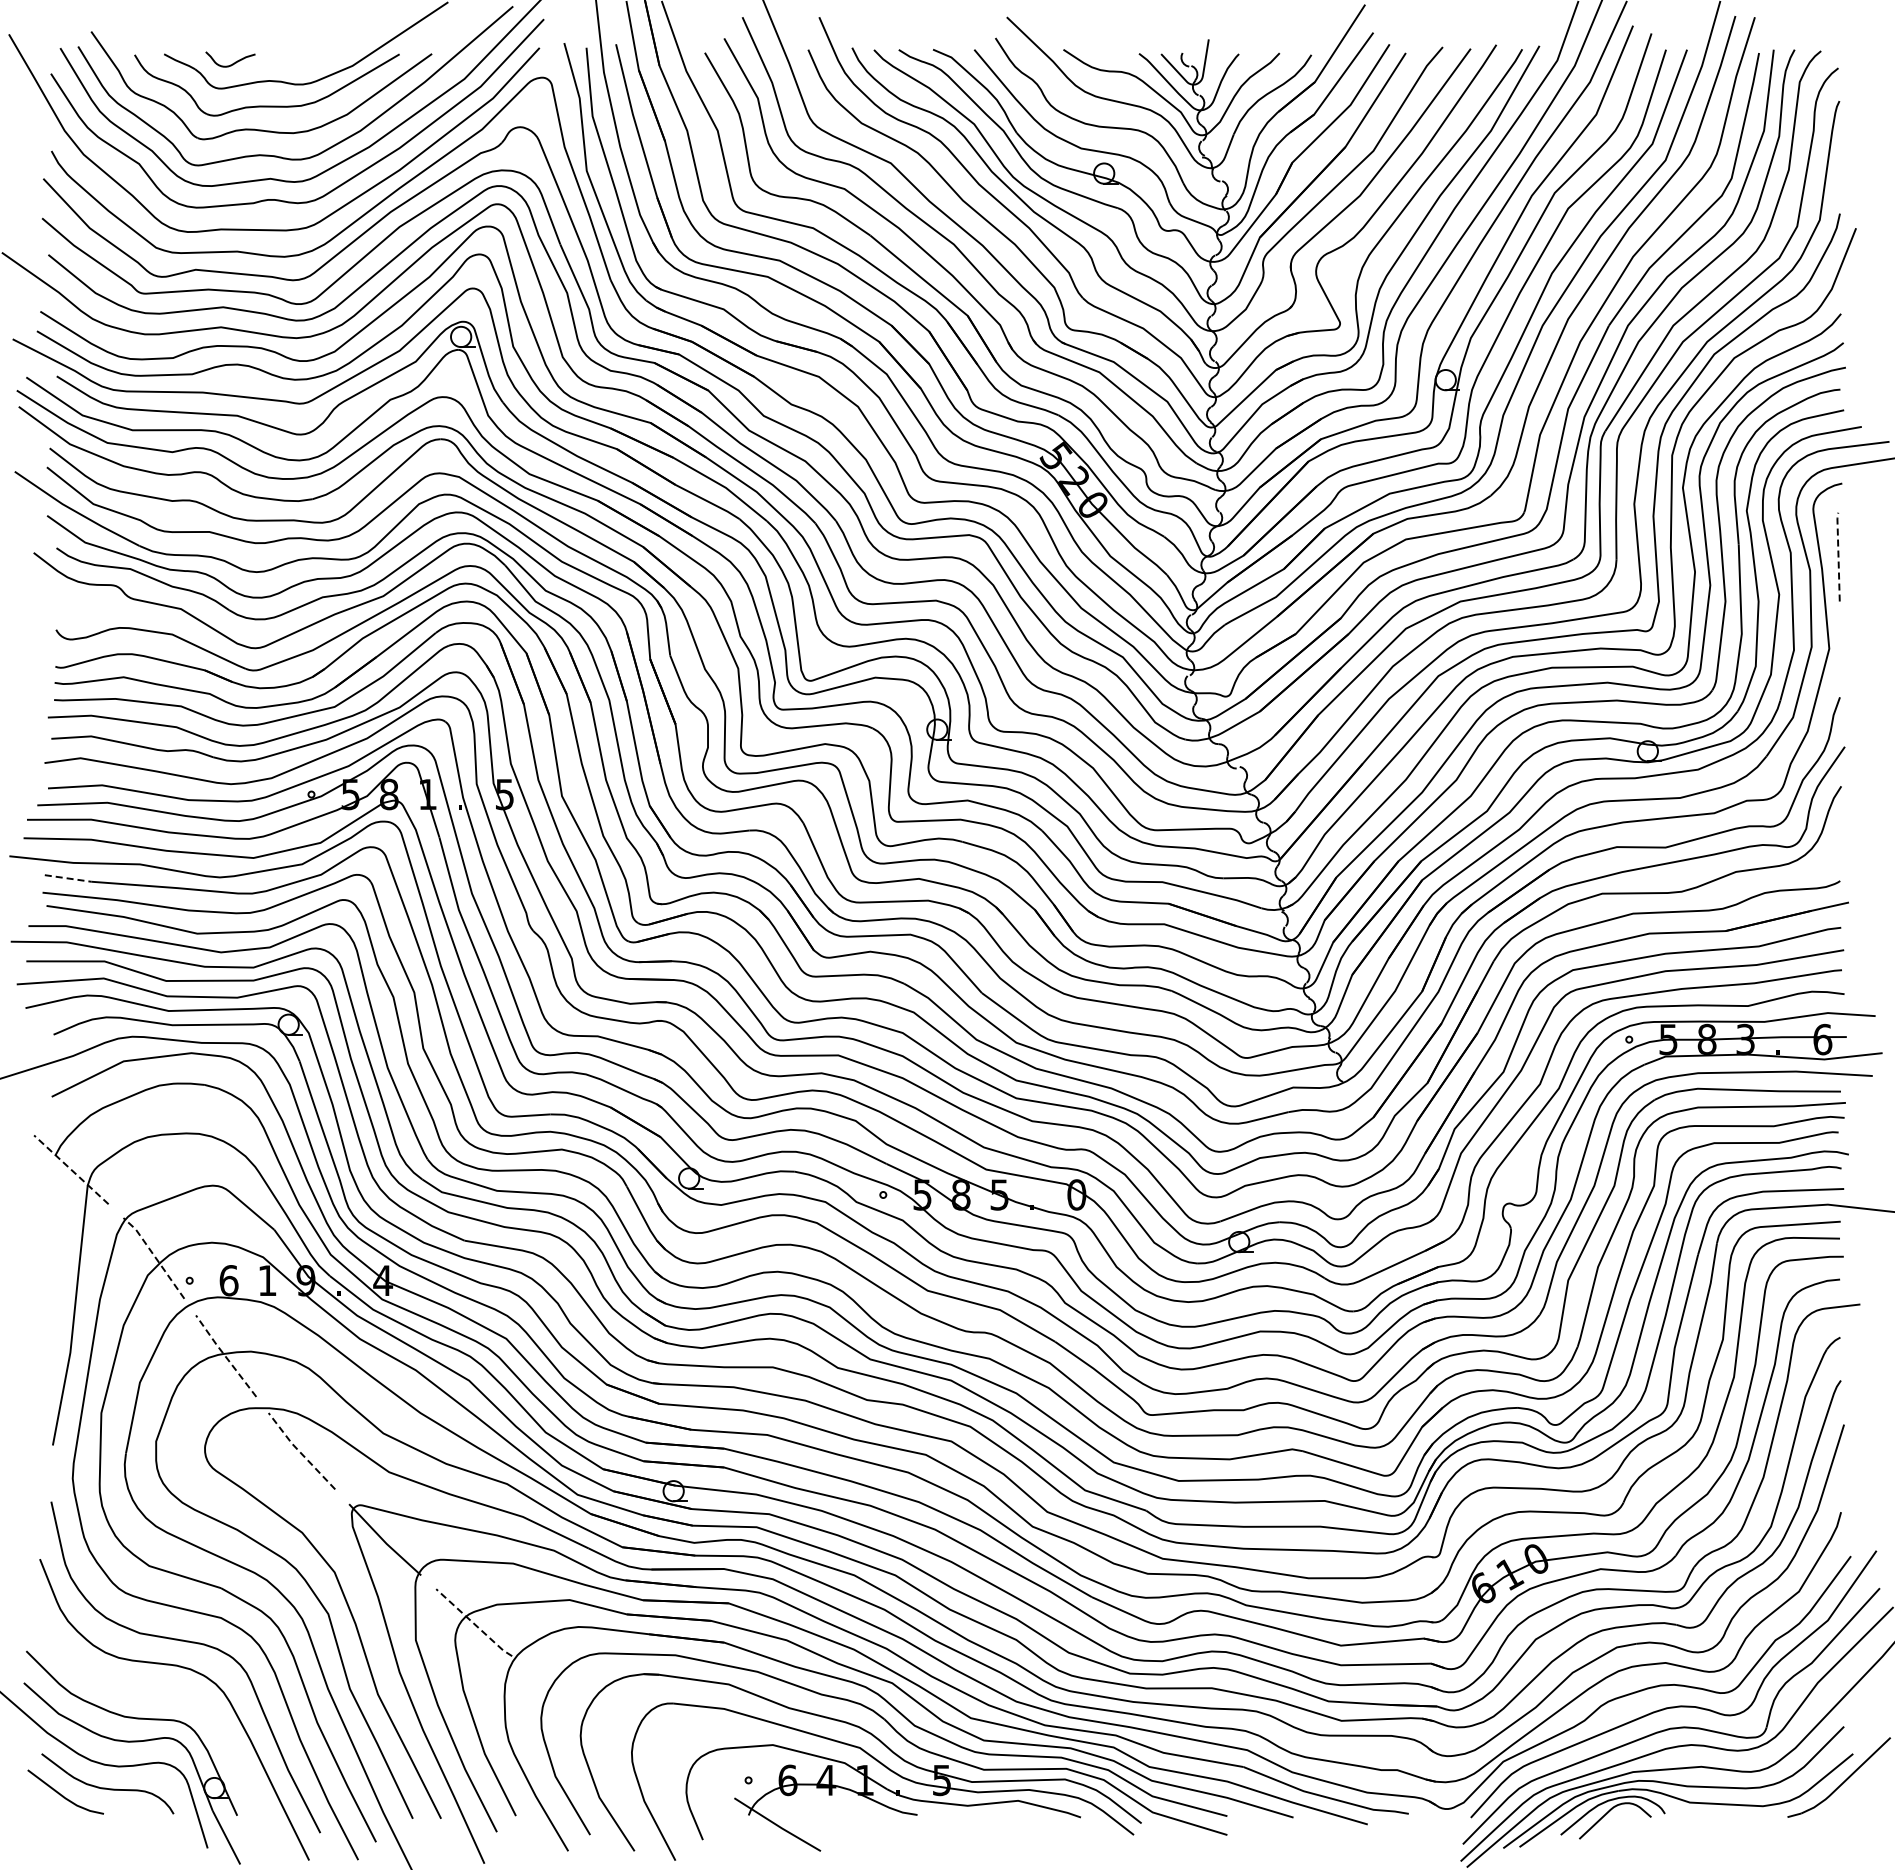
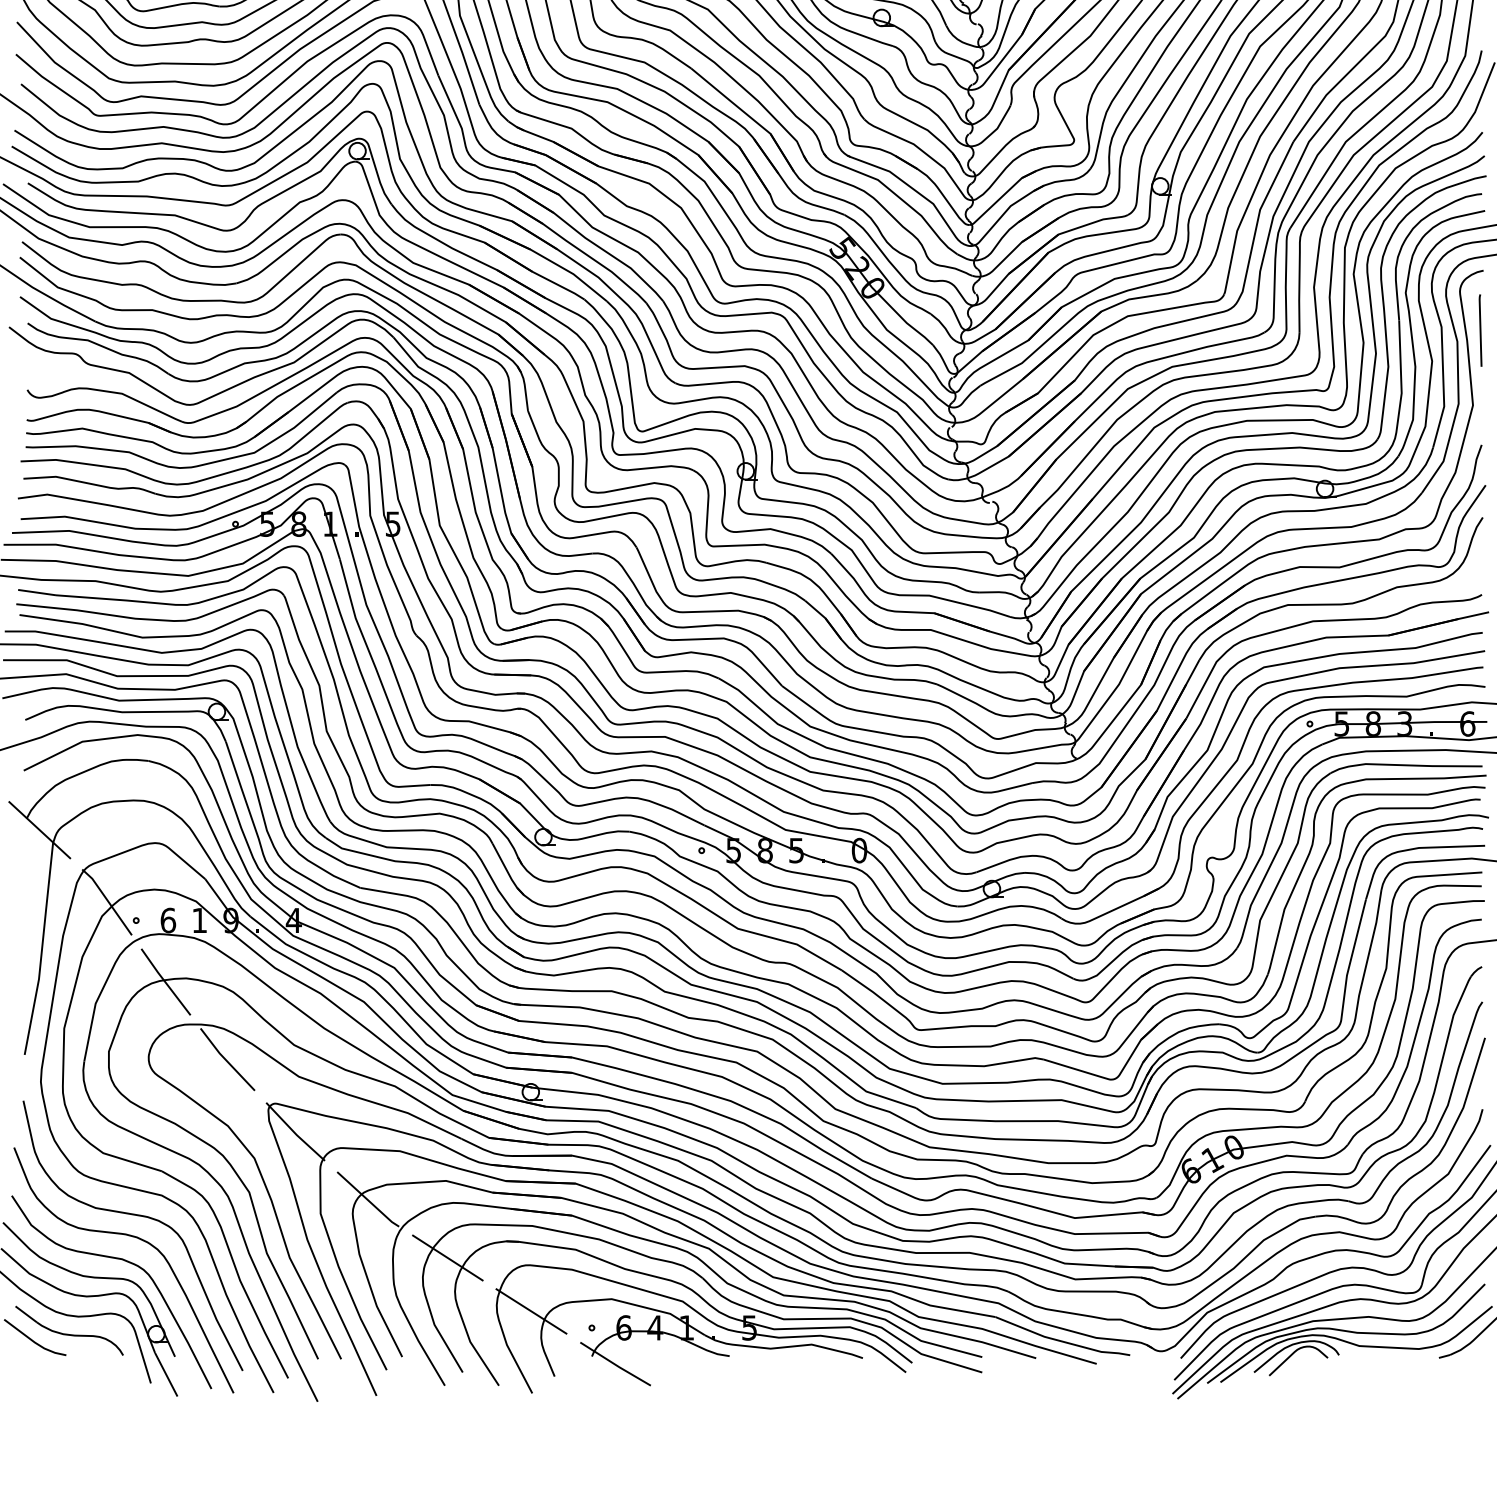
line: (1838, 554) -> (1480, 328), dashed -> solid
line: (68, 878) -> (37, 592), dashed -> solid
line: (71, 1169) -> (39, 829), dashed -> solid
line: (154, 1256) -> (107, 900), dashed -> solid
line: (224, 1355) -> (164, 981), dashed -> solid
line: (299, 1451) -> (225, 1059), dashed -> solid
line: (473, 1623) -> (367, 1200), dashed -> solid
line: (571, 1694) -> (447, 1257), added
curve: (167, 1696) -> (118, 1259), added
line: (674, 1759) -> (531, 1310), added

